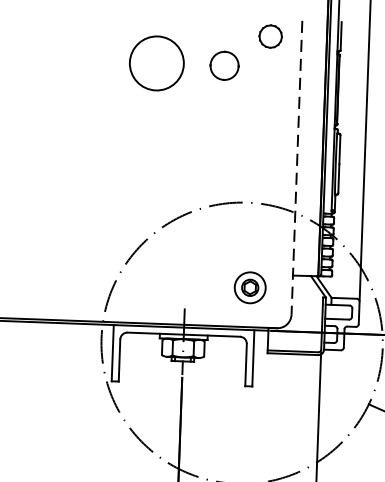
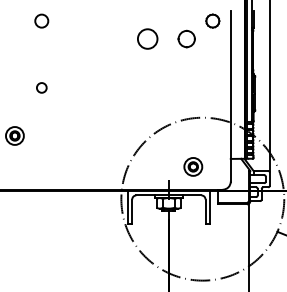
circle: (156, 62) -> (147, 38), size x0.62
line: (296, 167) -> (230, 96), dashed -> solid
part: (250, 287) -> (193, 166), moved

